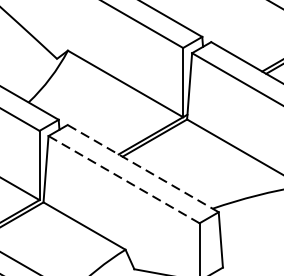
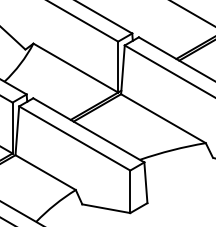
line: (142, 168) -> (88, 130), dashed -> solid
line: (123, 179) -> (74, 138), dashed -> solid

